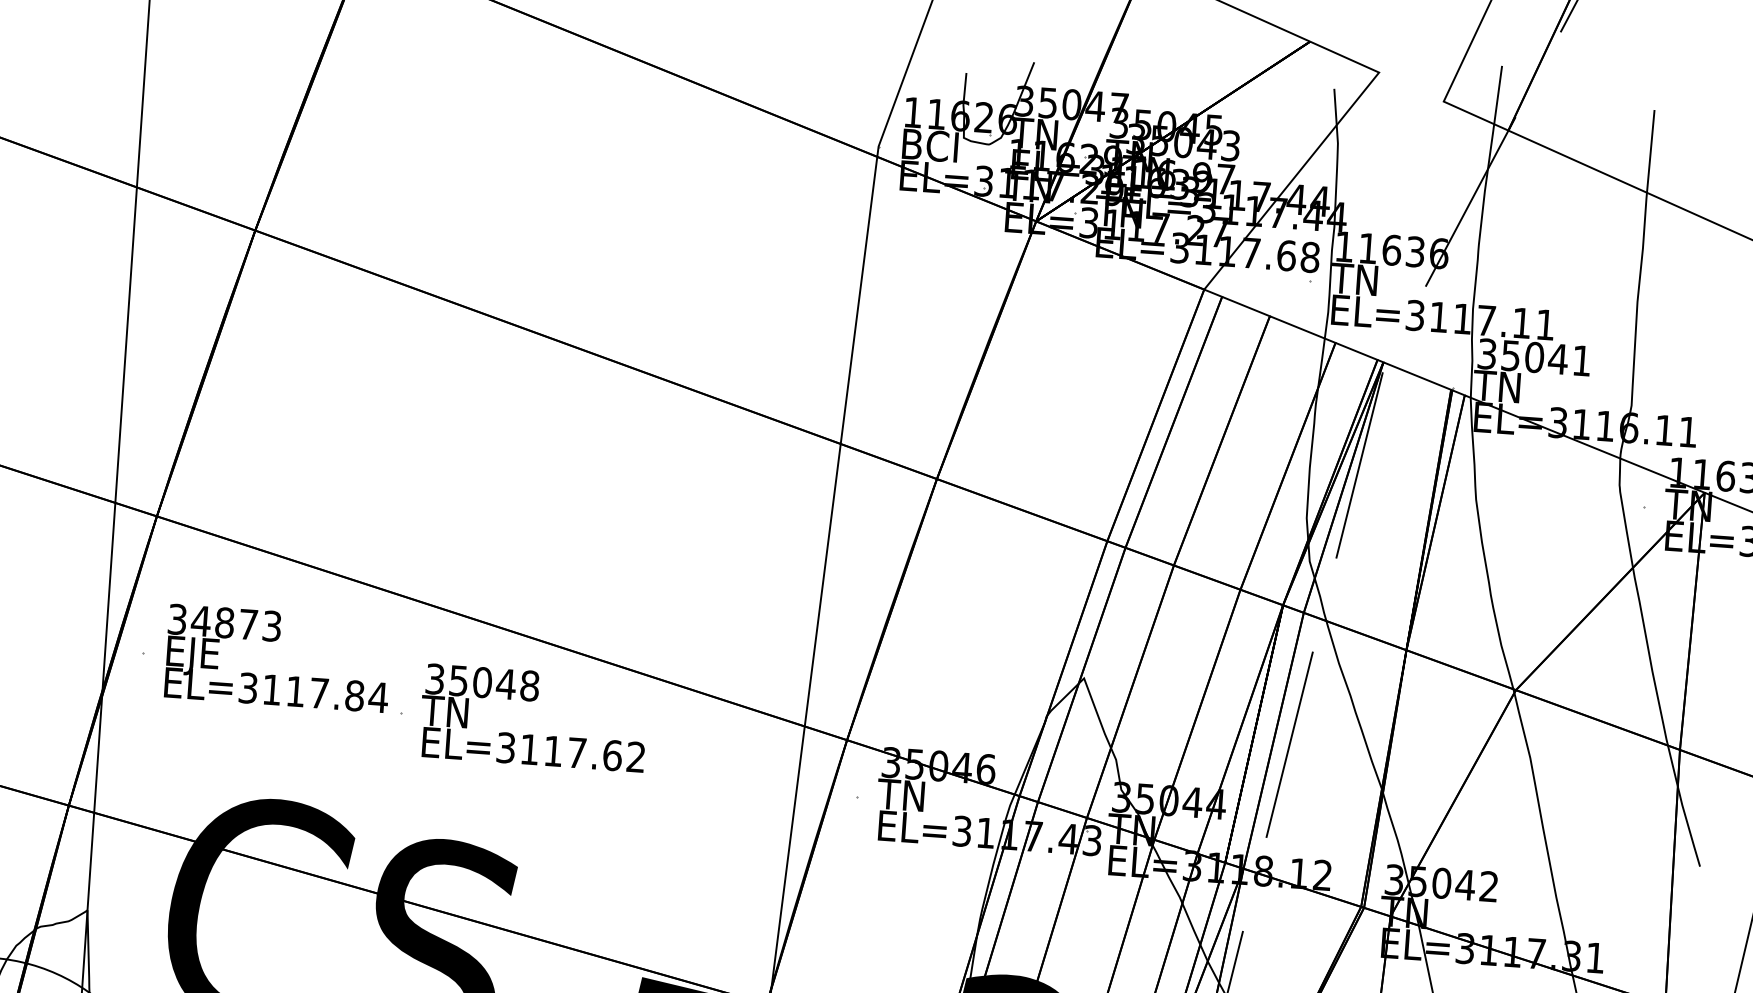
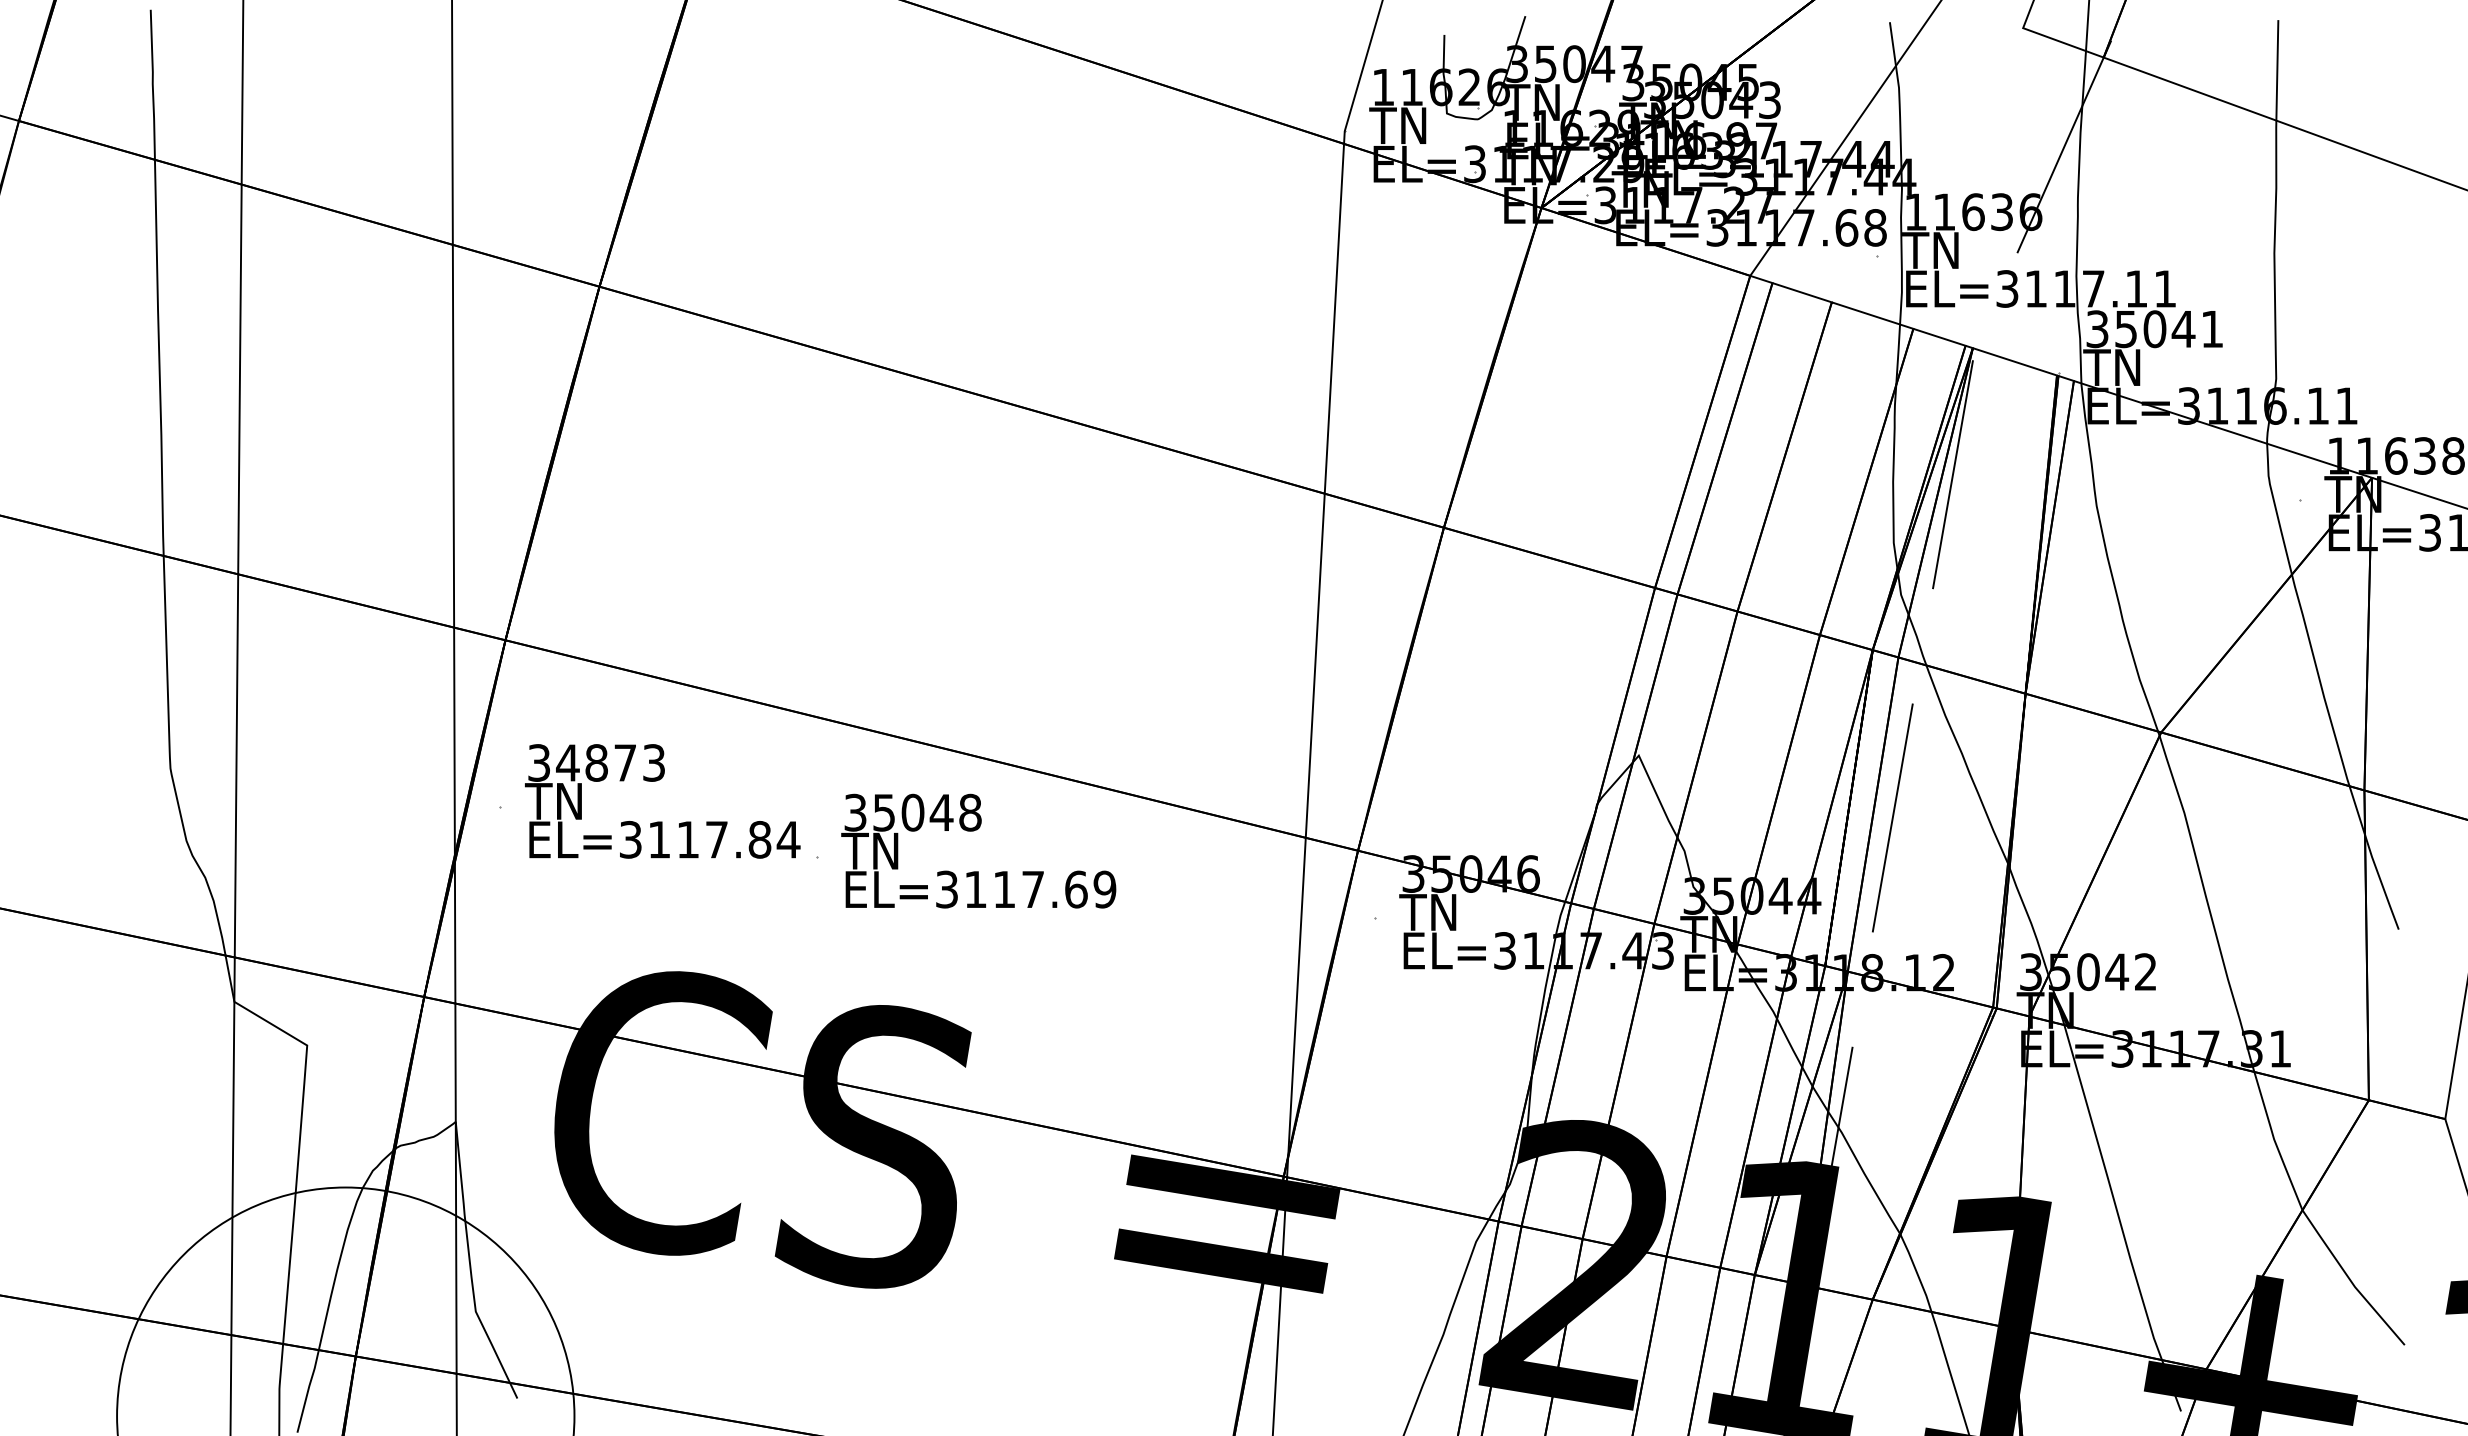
text: (928, 145) -> (1404, 125), BCI -> TN
text: (190, 656) -> (558, 806), EJE -> TN
text: (635, 757) -> (1104, 889), EL=3117.62 -> EL=3117.69

